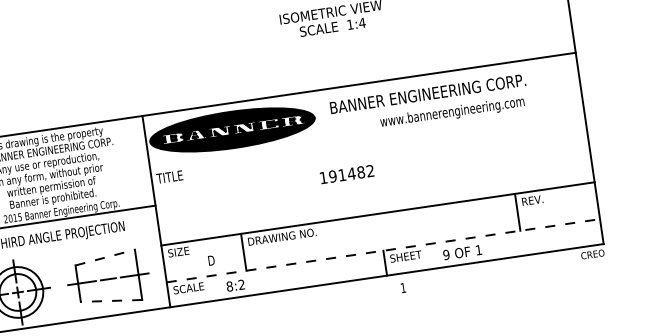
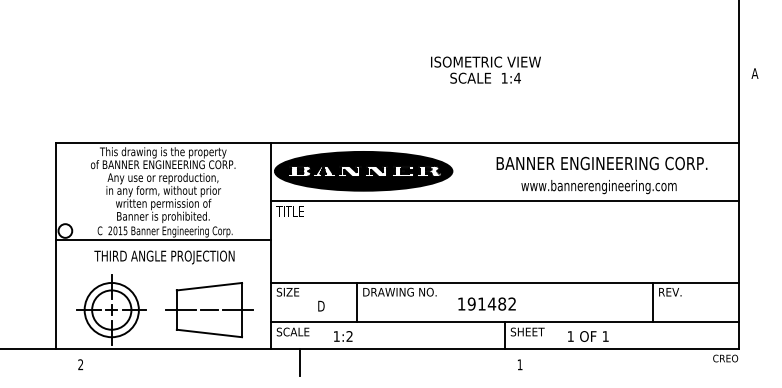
text: (427, 94) -> (601, 163), moved
line: (366, 137) -> (504, 200), added
text: (346, 174) -> (486, 303), moved
line: (384, 250) -> (505, 322), dashed -> solid
text: (446, 254) -> (570, 336), 9 -> 1
line: (105, 257) -> (209, 286), dashed -> solid
text: (229, 286) -> (336, 336), 8:2 -> 1:2
line: (111, 300) -> (209, 333), dashed -> solid
line: (199, 315) -> (300, 362), added

